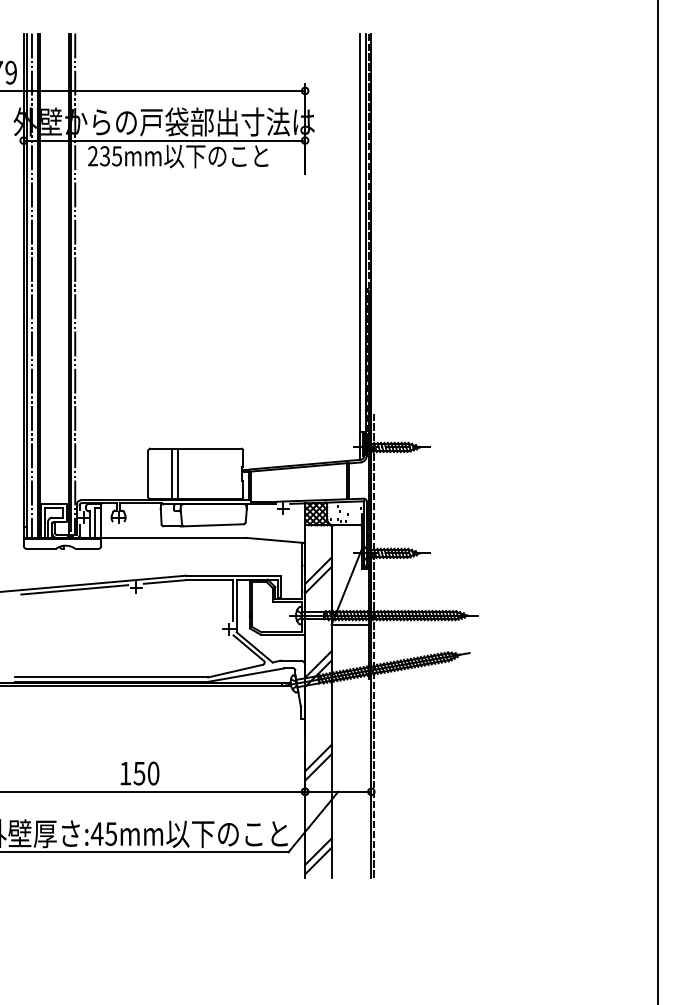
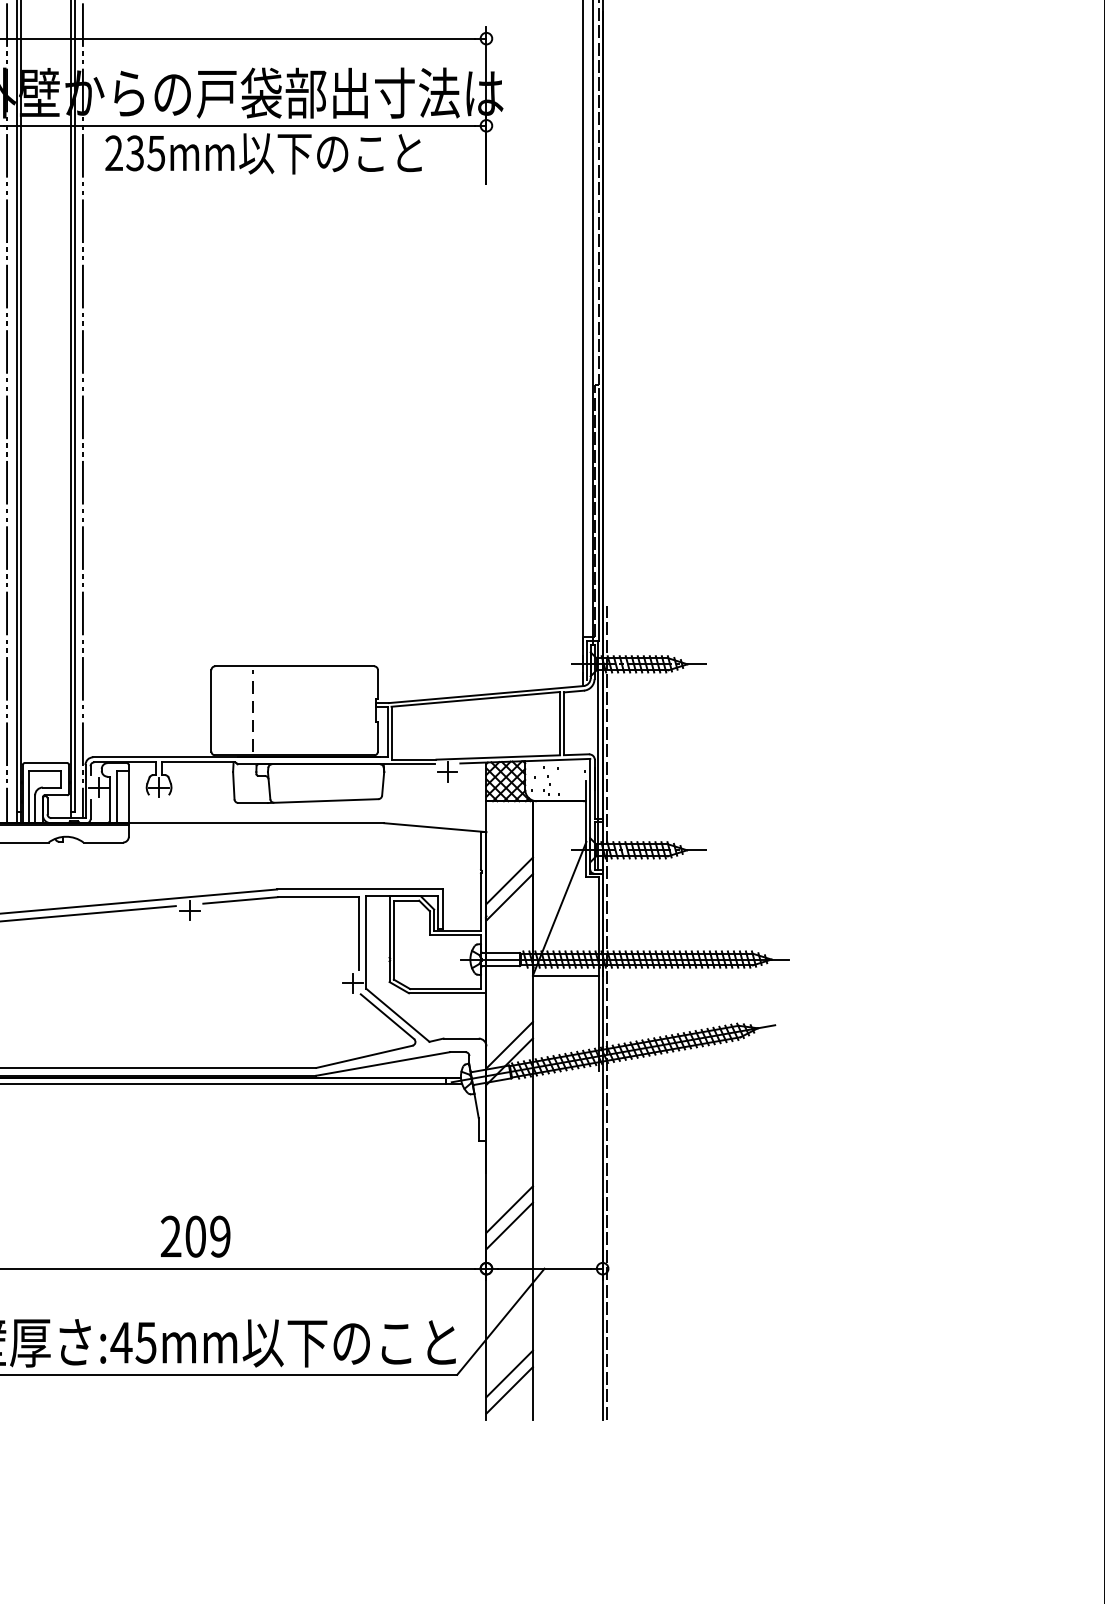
line: (172, 473) -> (253, 710), solid -> dashed
line: (177, 473) -> (262, 710), removed
text: (139, 773) -> (195, 1236), 150 -> 209

